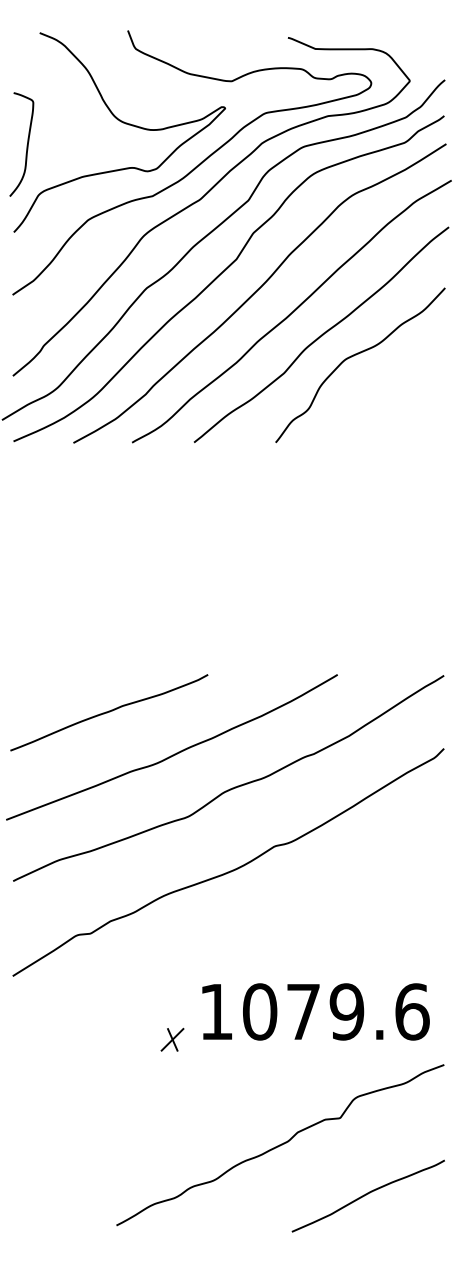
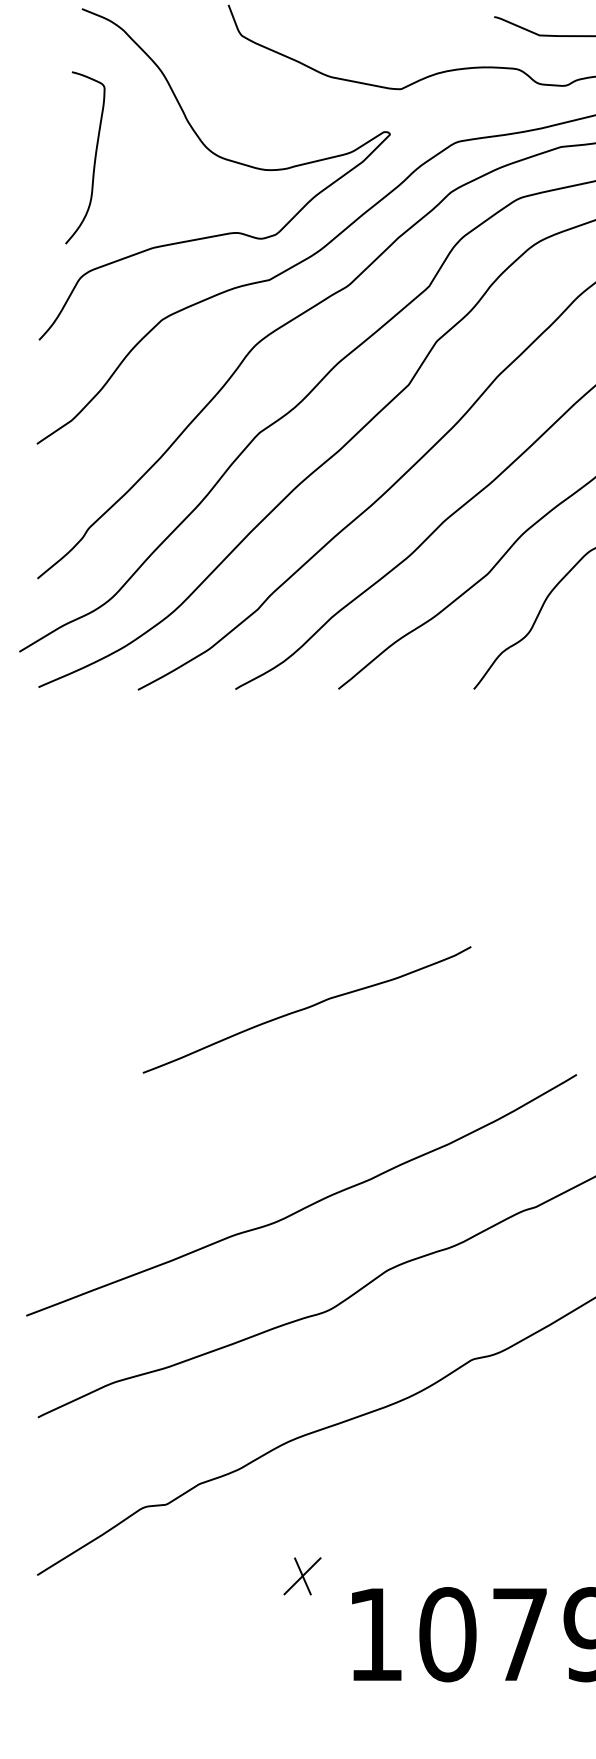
curve: (26, 145) -> (93, 159), moved
curve: (109, 712) -> (307, 1009), moved
part: (172, 1039) -> (302, 1575), moved

